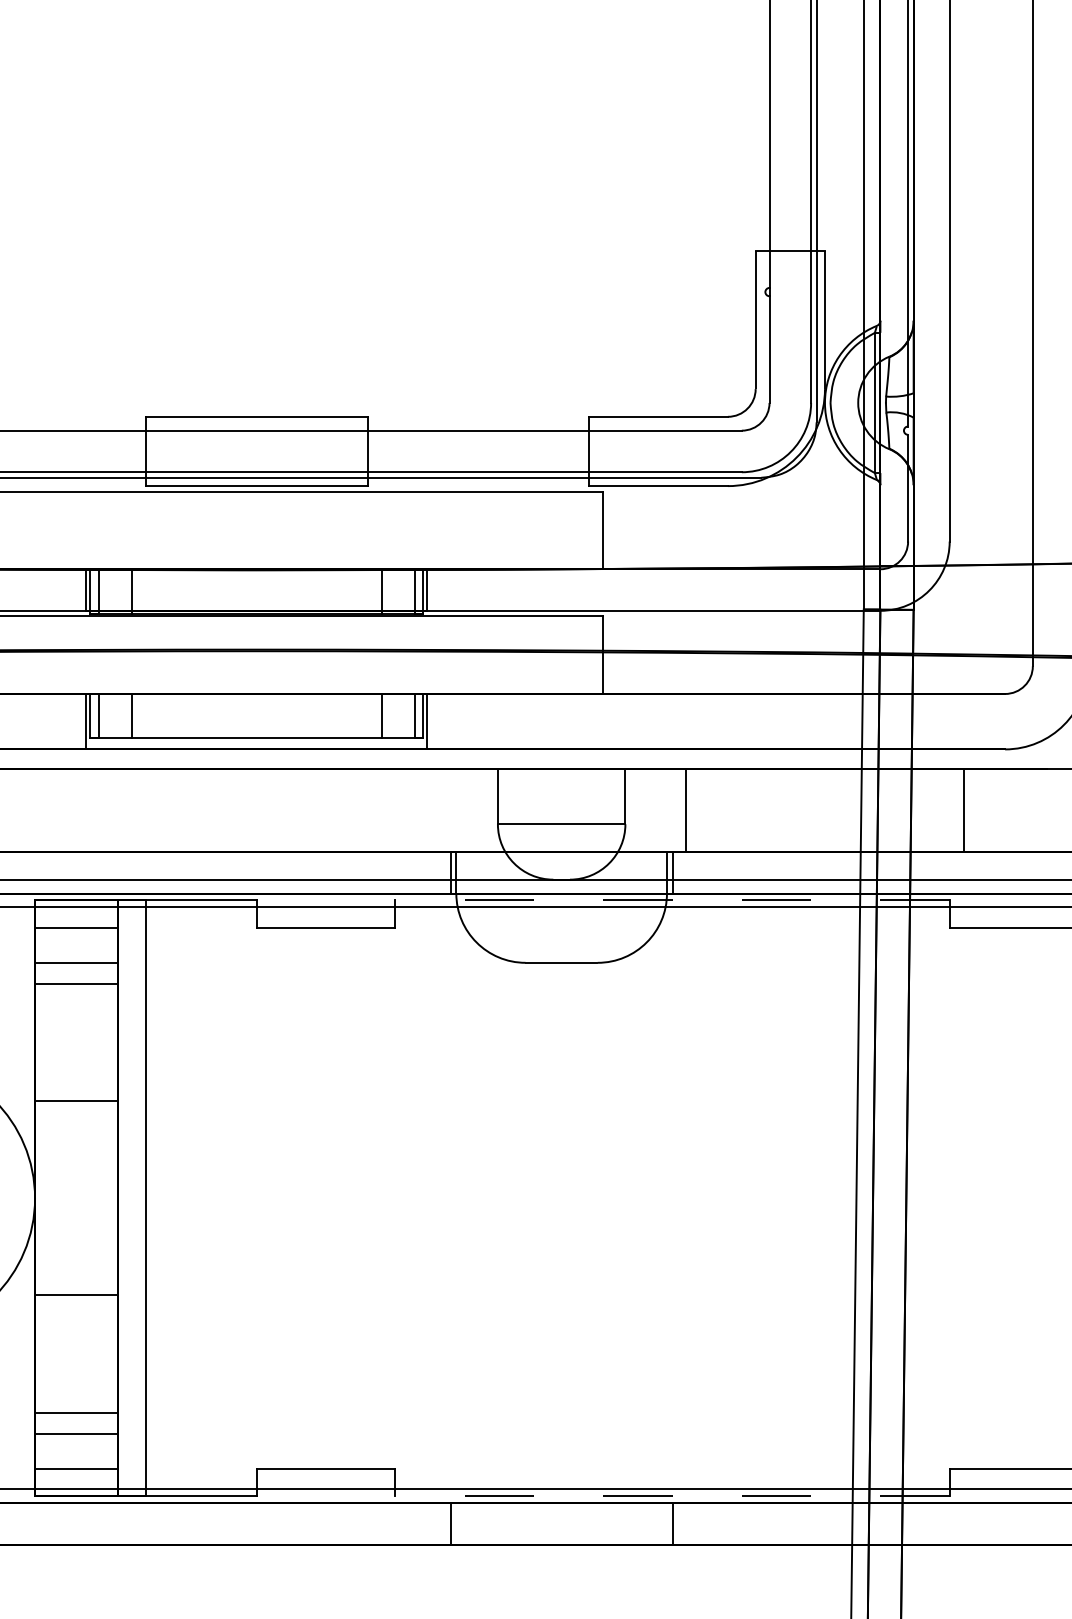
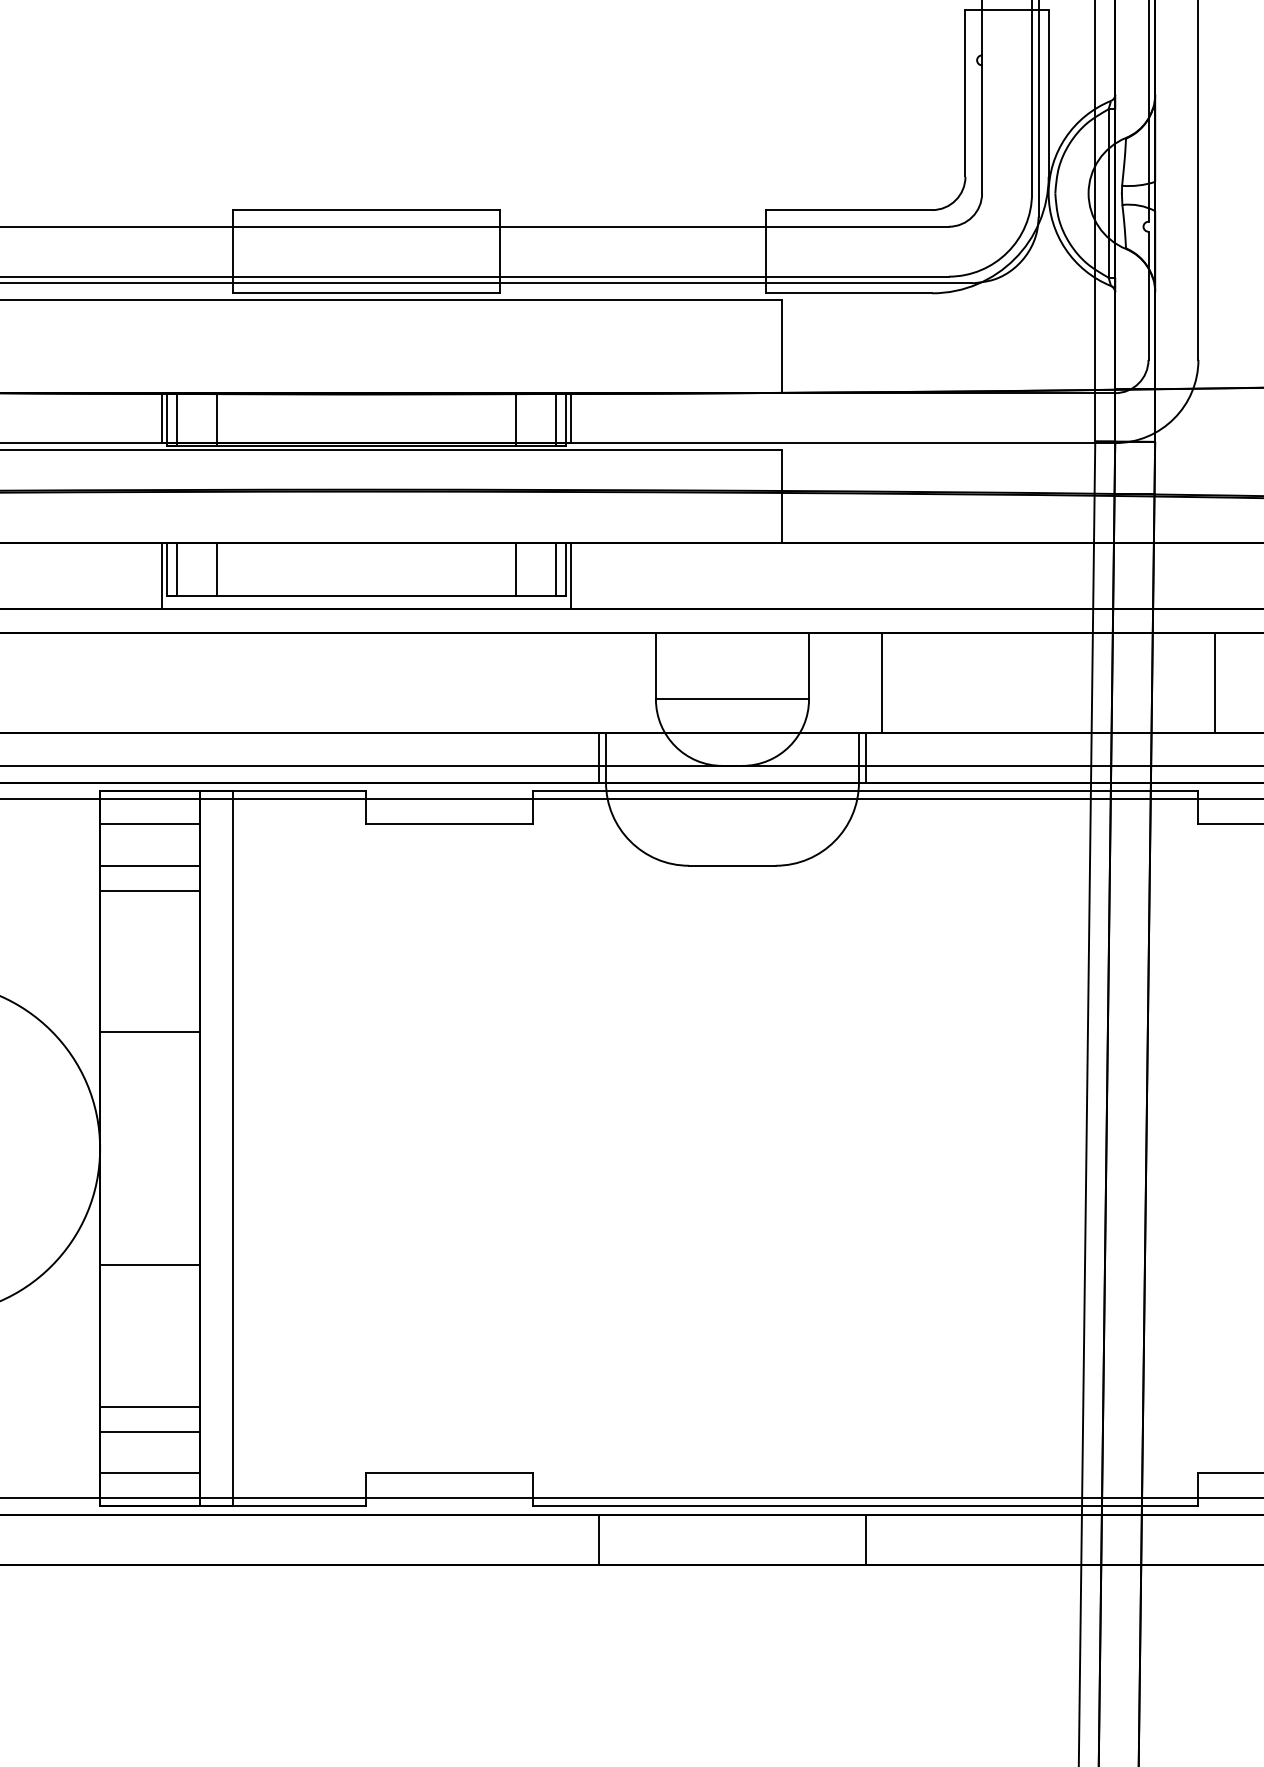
line: (672, 900) -> (865, 790), dashed -> solid
line: (672, 1496) -> (865, 1506), dashed -> solid

